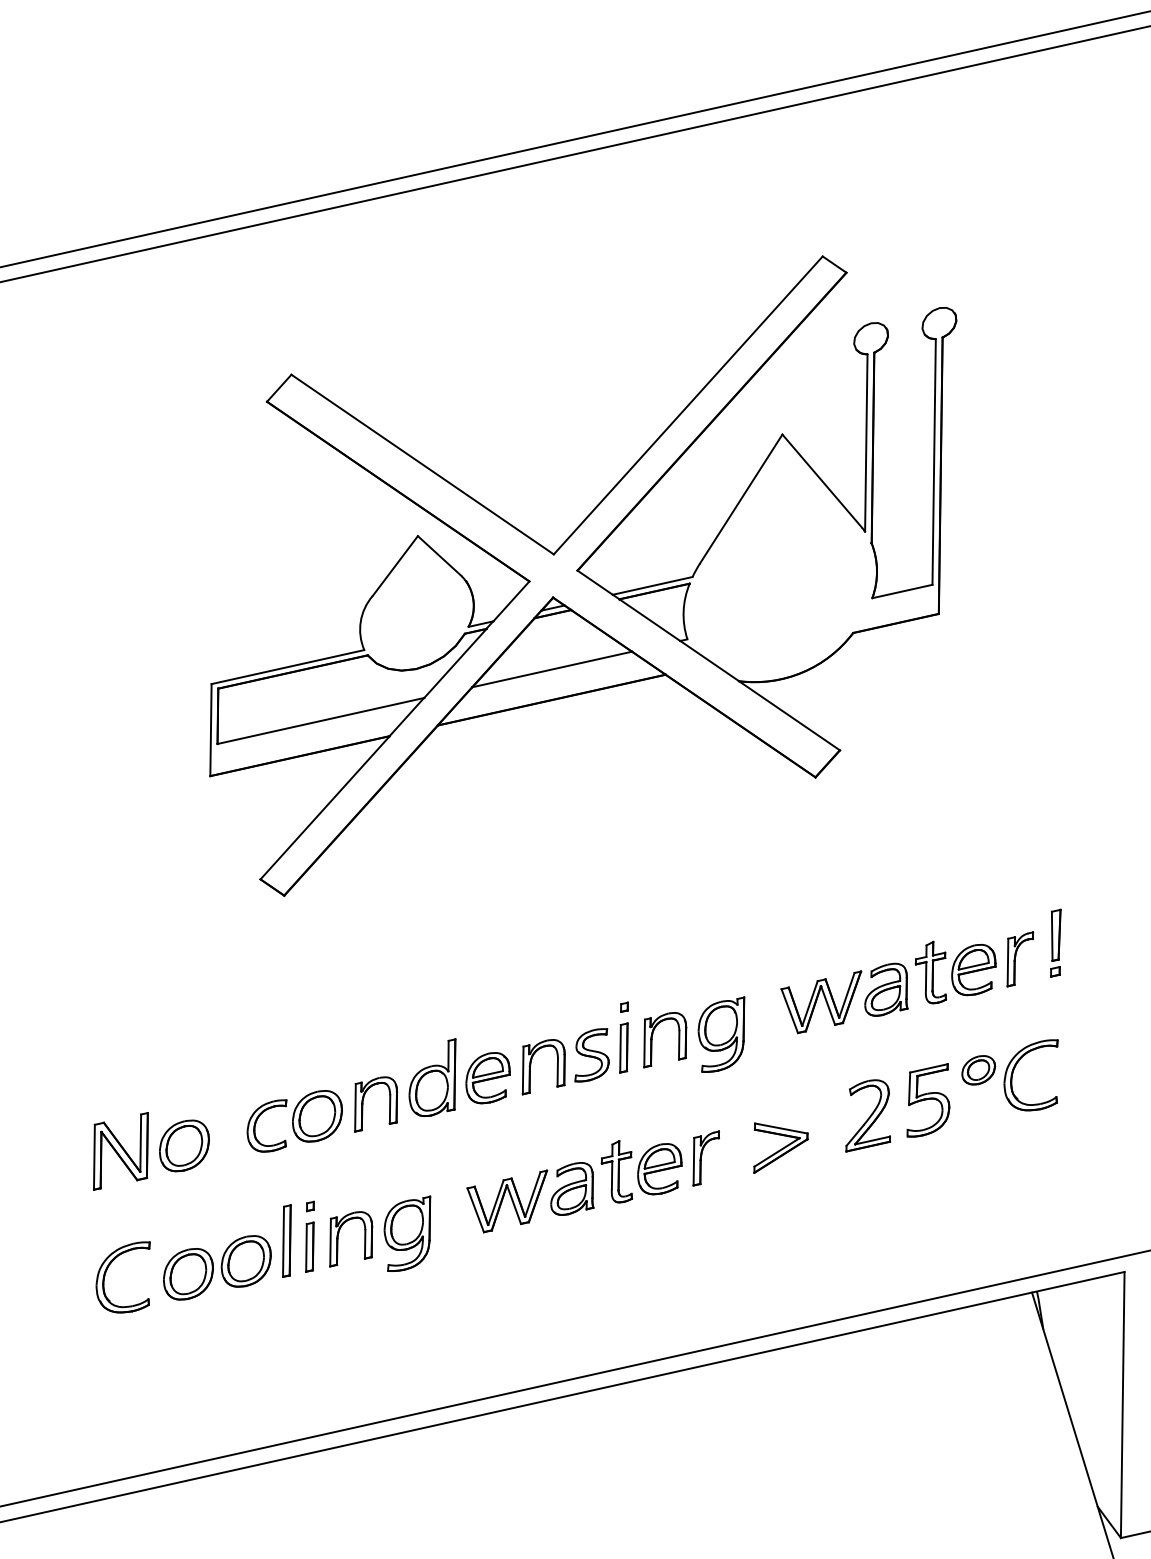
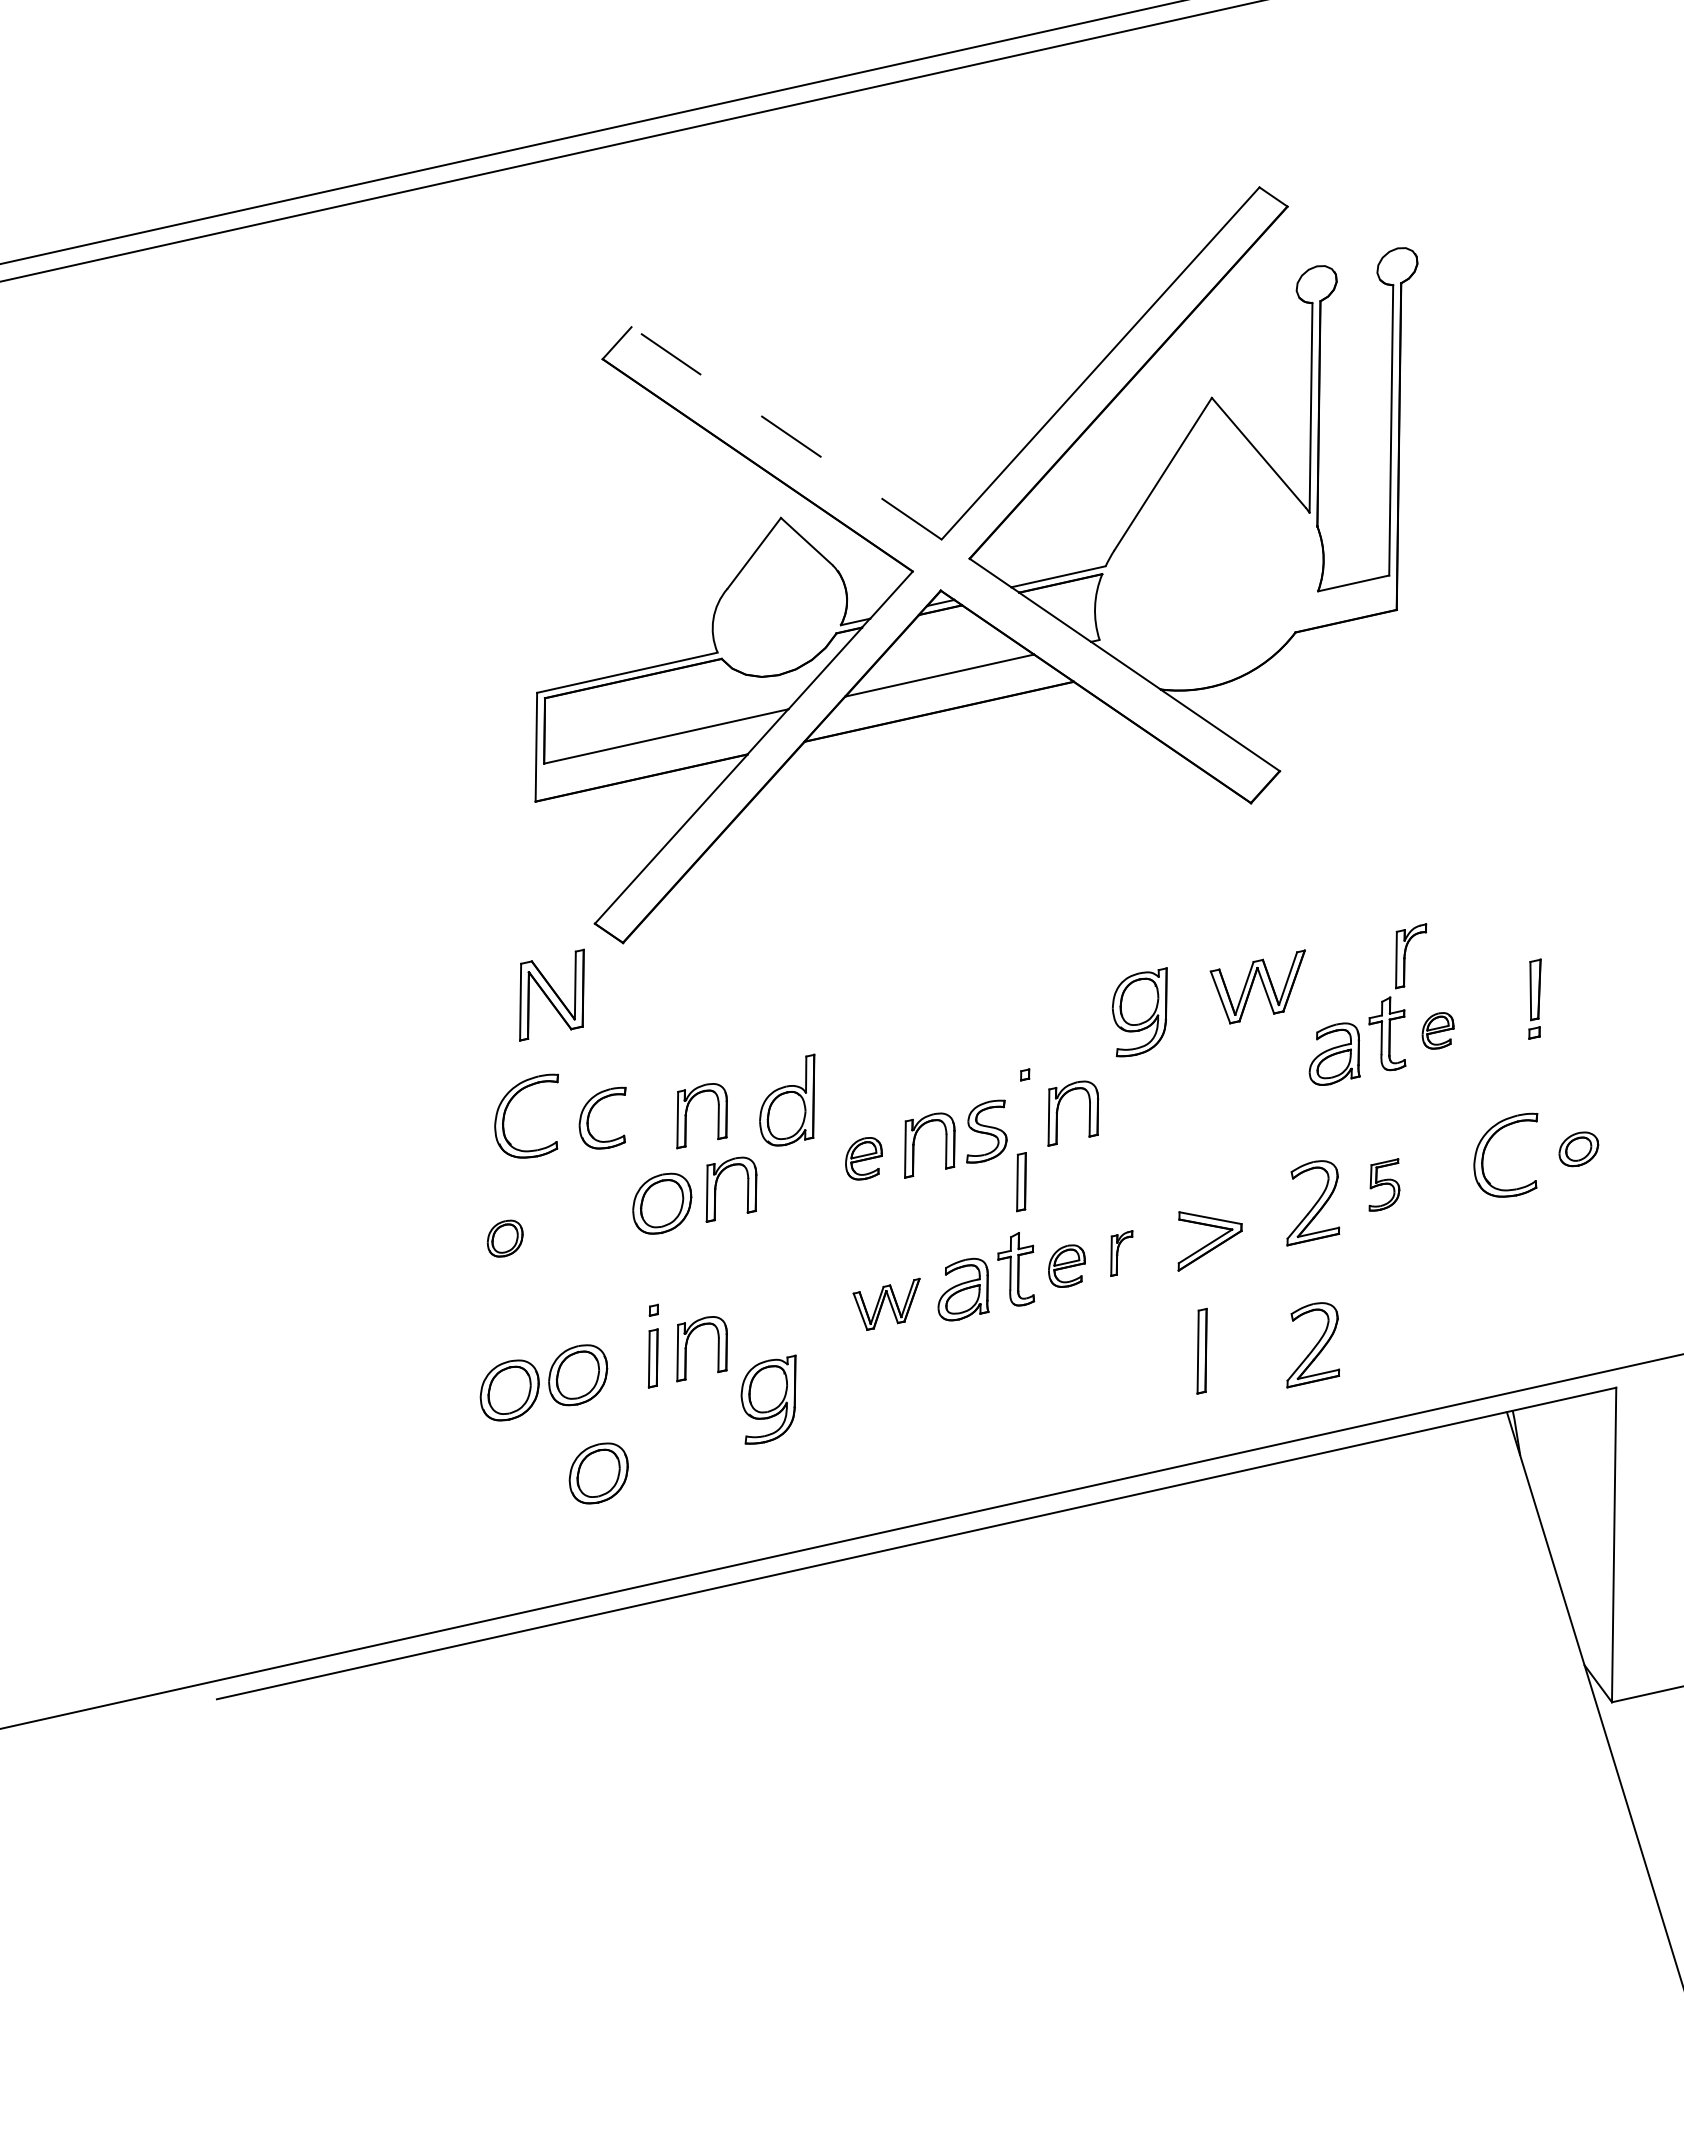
line: (422, 464) -> (786, 433), solid -> dashed
part: (1020, 959) -> (1411, 956), moved
part: (973, 969) -> (1437, 1030), size x0.6
part: (821, 1001) -> (1257, 986), moved
part: (721, 1034) -> (1139, 1012), moved
part: (338, 1039) -> (687, 1112), added
part: (623, 1048) -> (1021, 1182), moved
part: (978, 1070) -> (1578, 1149), moved
part: (432, 1077) -> (787, 1099), moved
part: (487, 1078) -> (863, 1158), size x0.7
part: (928, 1100) -> (1384, 1184), size x0.6
part: (257, 1120) -> (591, 1111), moved
part: (184, 1145) -> (505, 1238), size x0.6
part: (120, 1150) -> (551, 994), moved
part: (705, 1158) -> (1121, 1253), size x0.7
part: (659, 1168) -> (1066, 1265), size x0.7
part: (507, 1201) -> (886, 1304), size x0.7
part: (407, 1233) -> (768, 1399), moved
part: (868, 1236) -> (1313, 1345), added
part: (286, 1241) -> (1201, 1351), moved
part: (107, 1269) -> (508, 1106), moved
part: (263, 1344) -> (598, 1473), added

